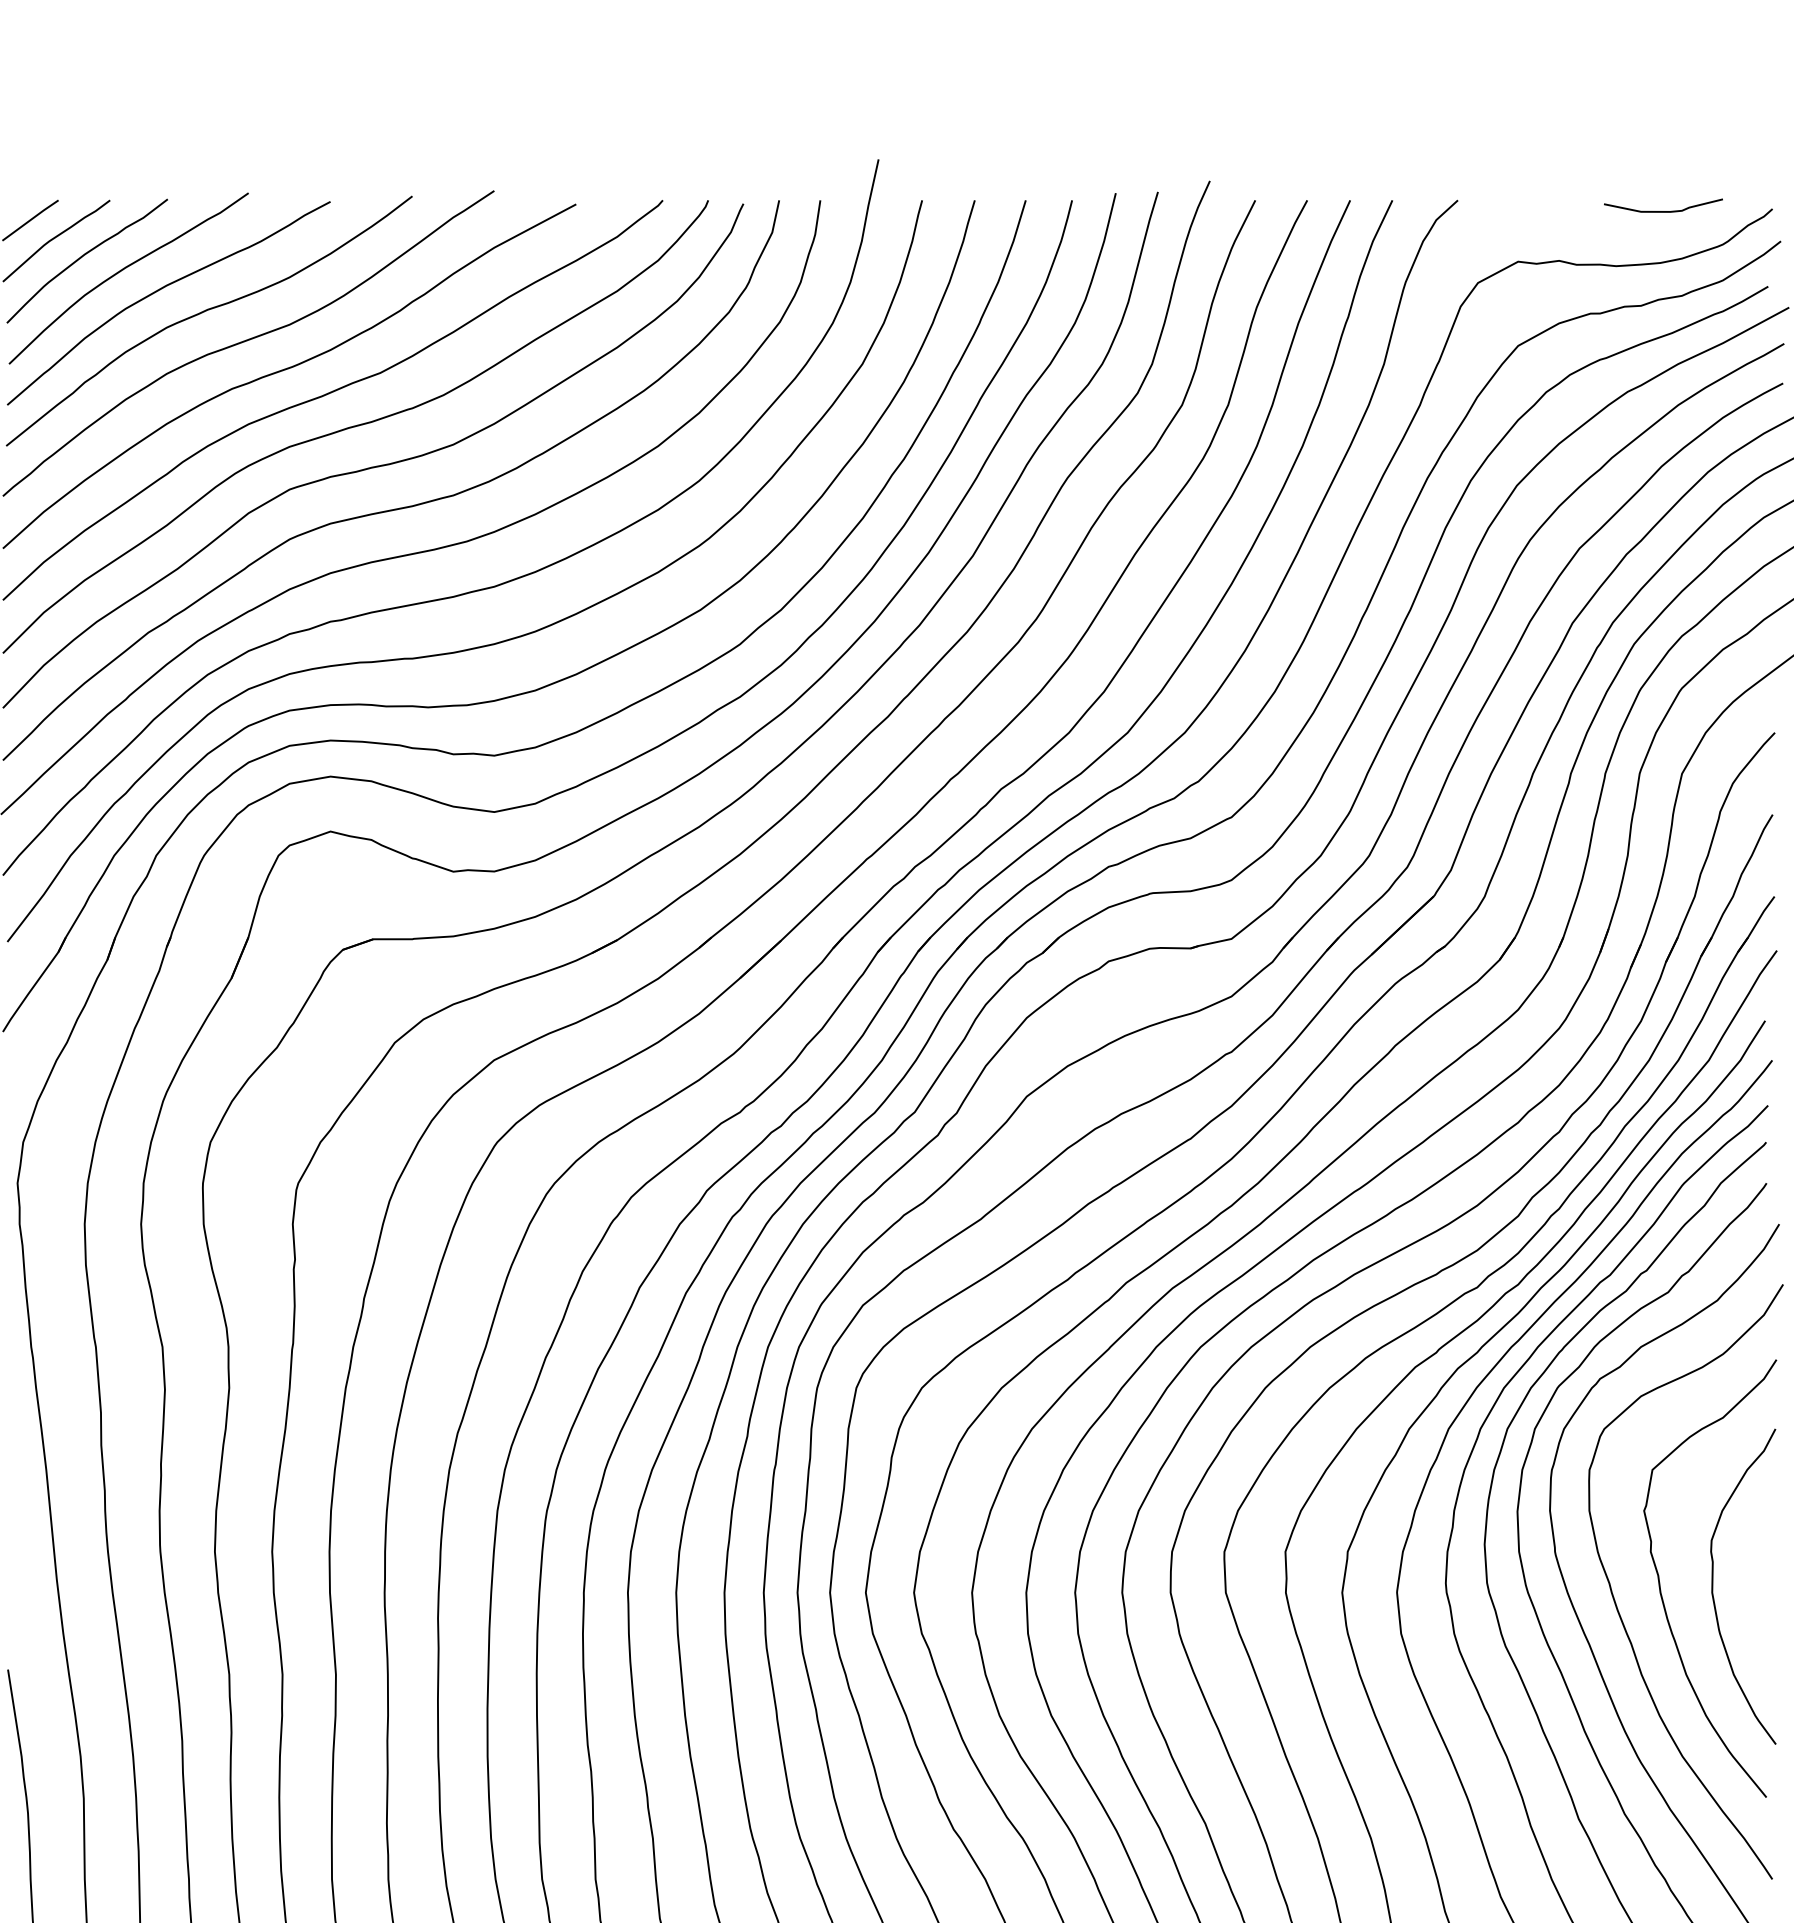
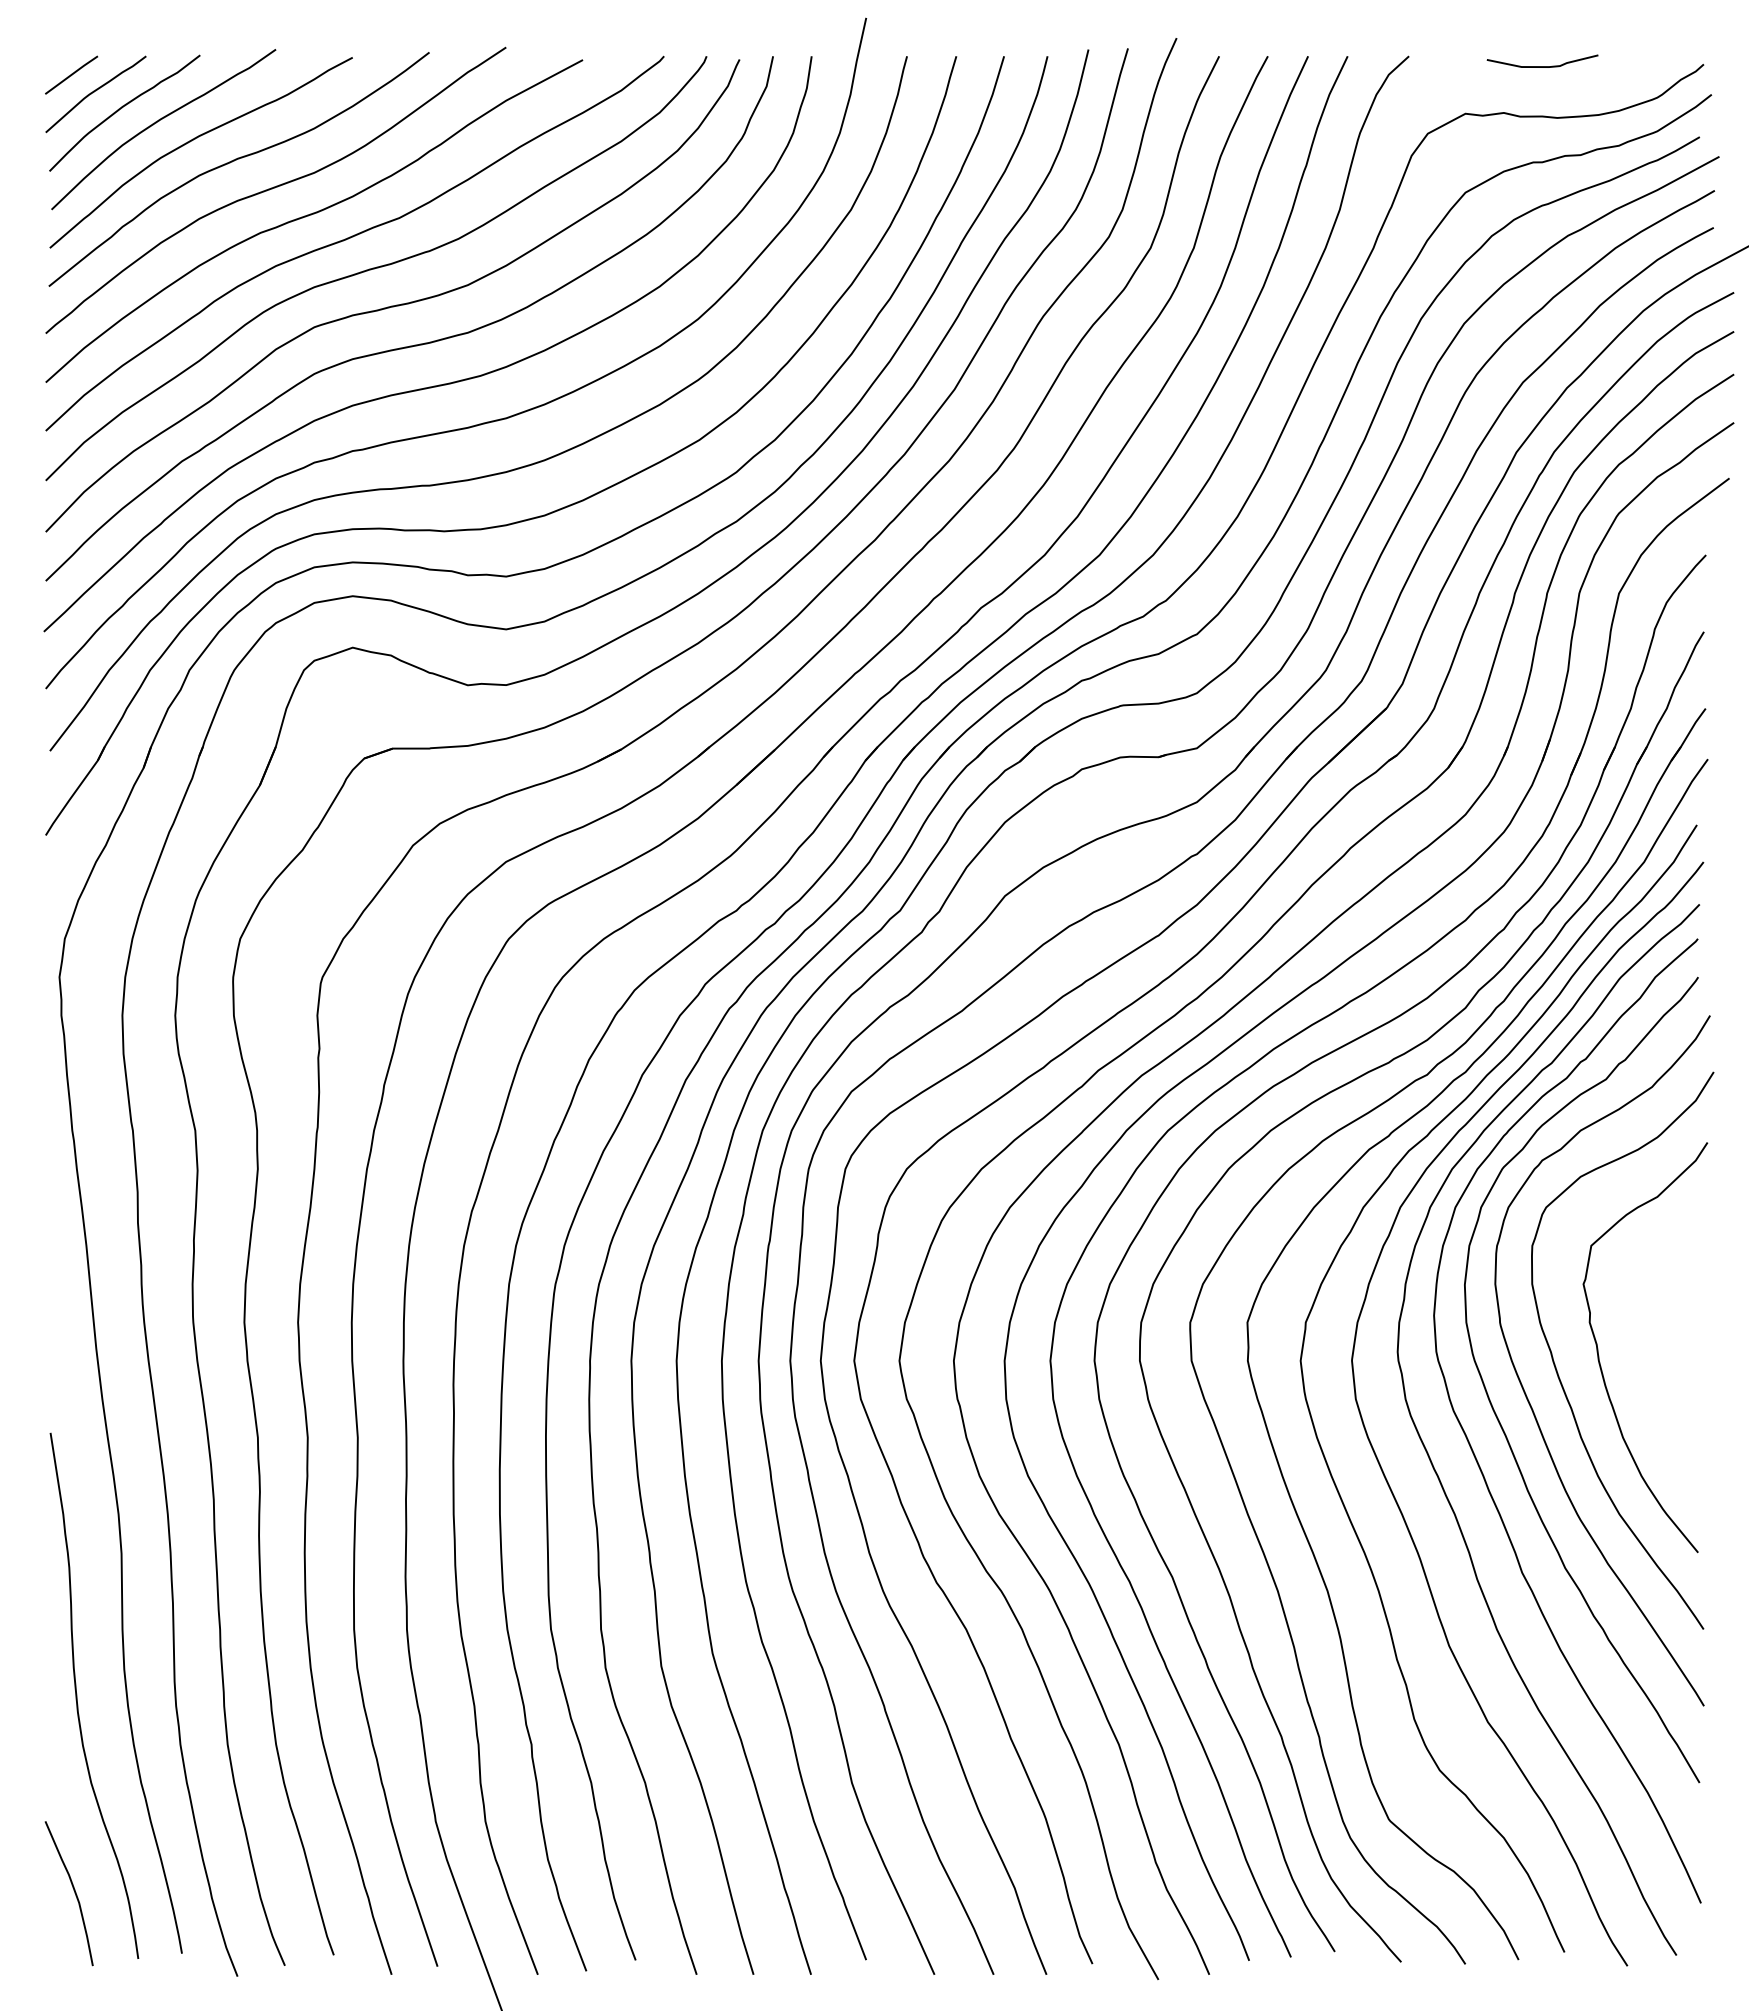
curve: (1663, 211) -> (1542, 66), moved
curve: (1713, 1587) -> (1648, 1355), removed

